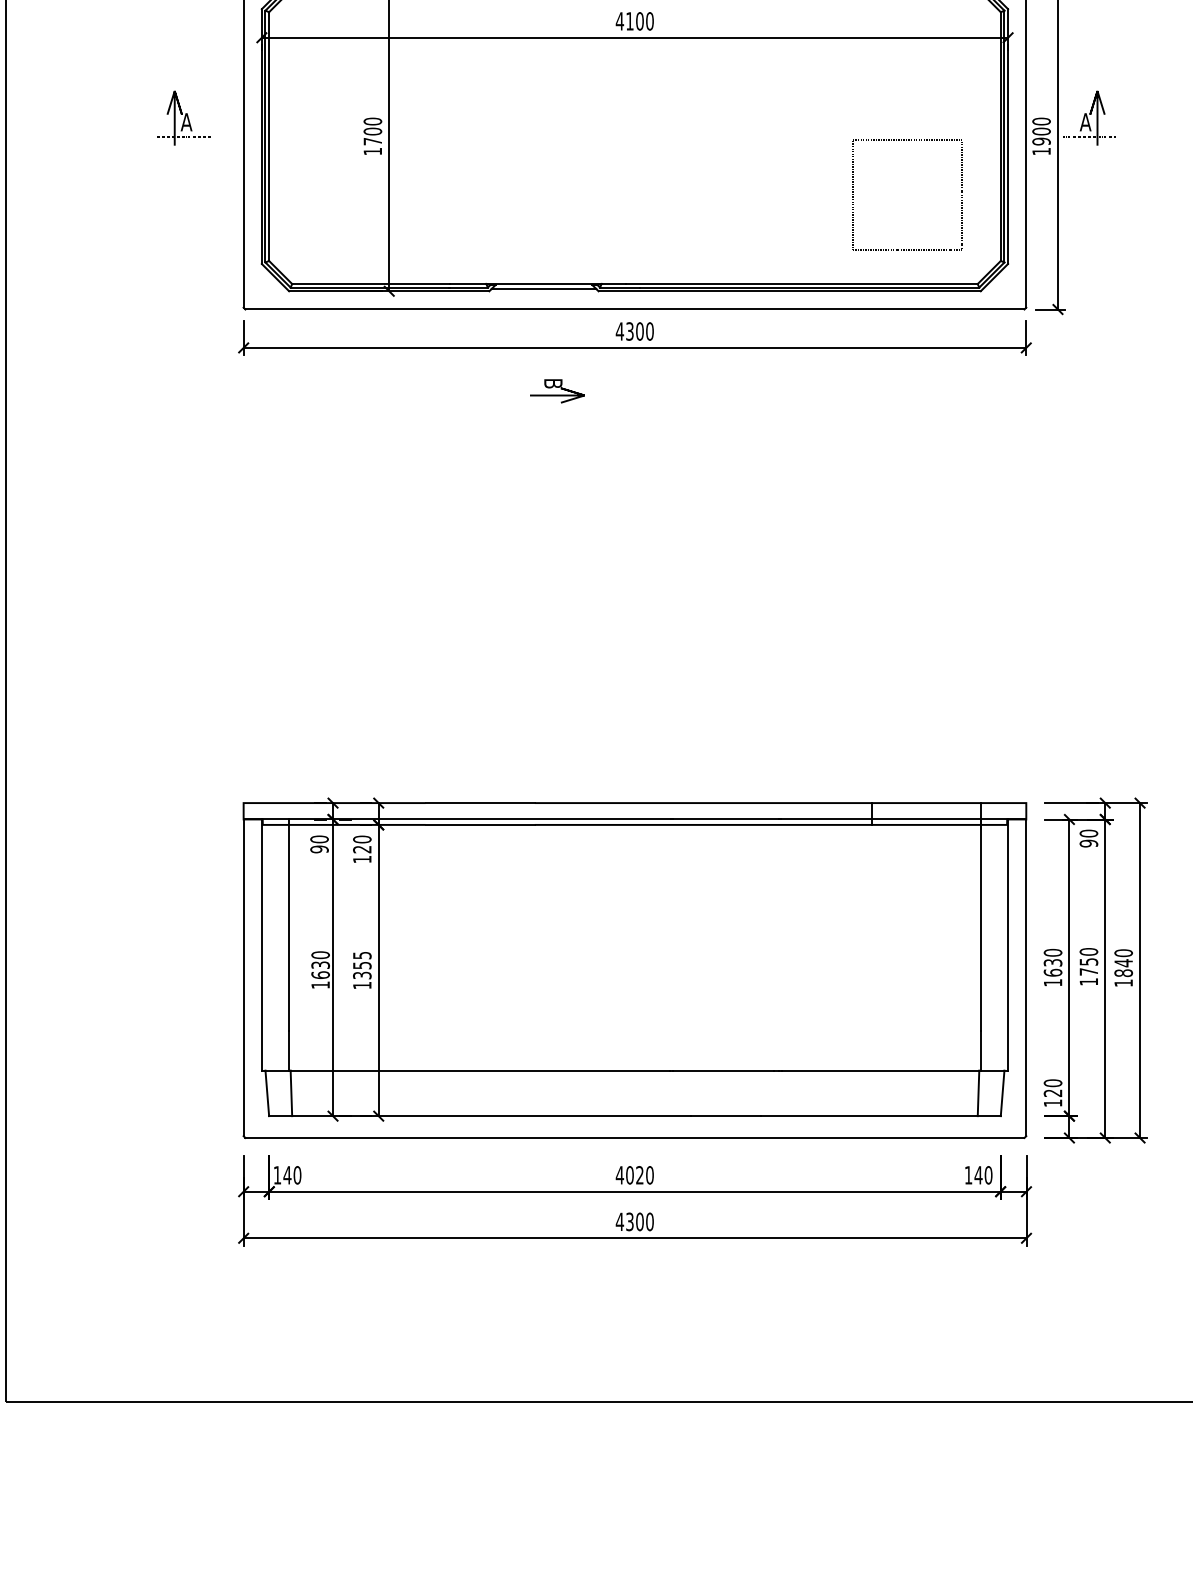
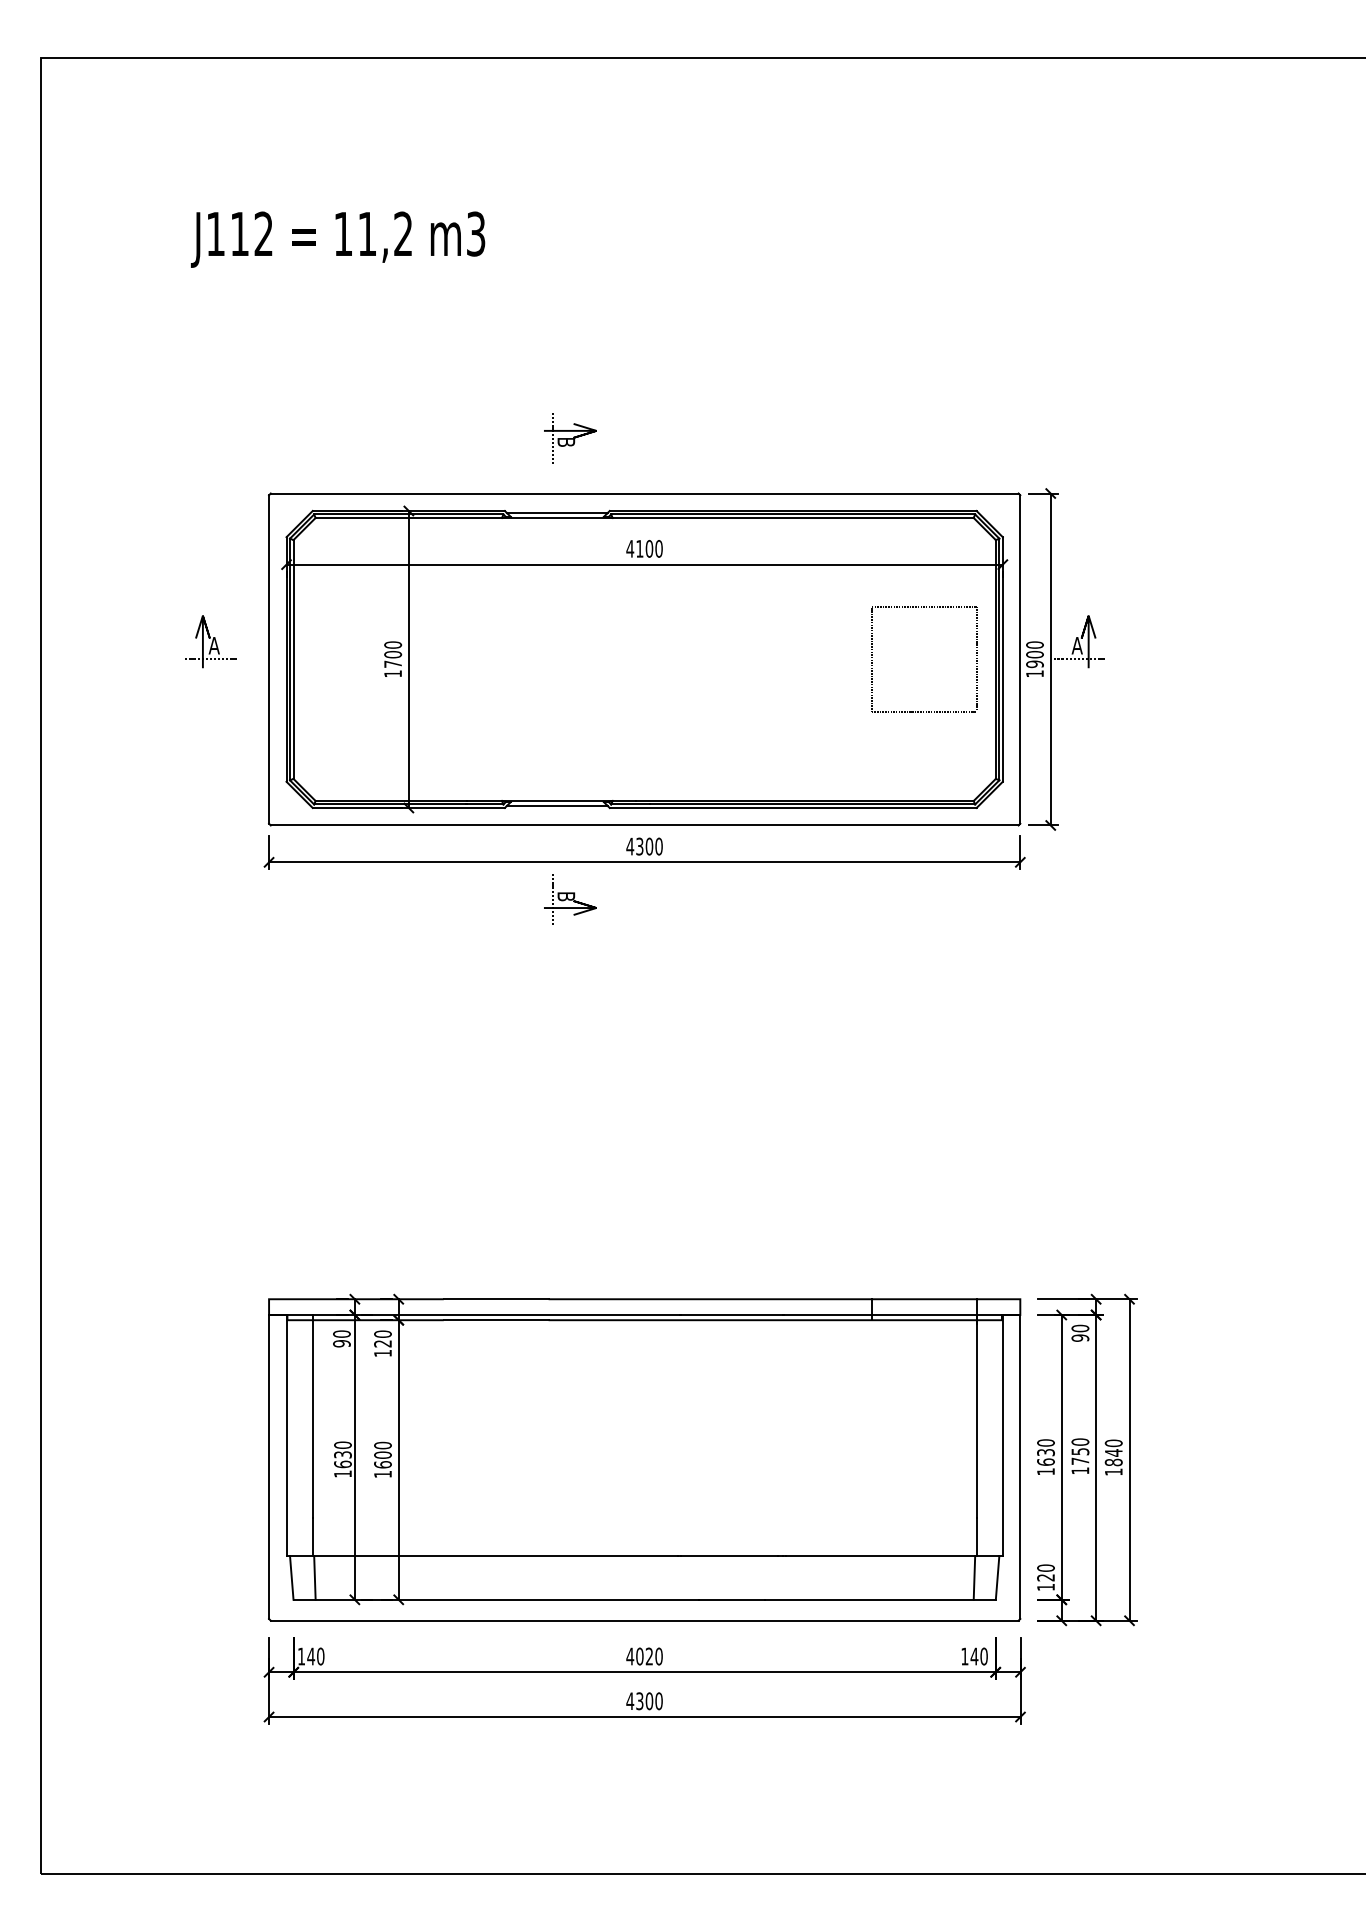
part: (907, 140) -> (924, 607), moved
line: (538, 386) -> (552, 899), added
text: (361, 964) -> (382, 1454), 1355 -> 1600

